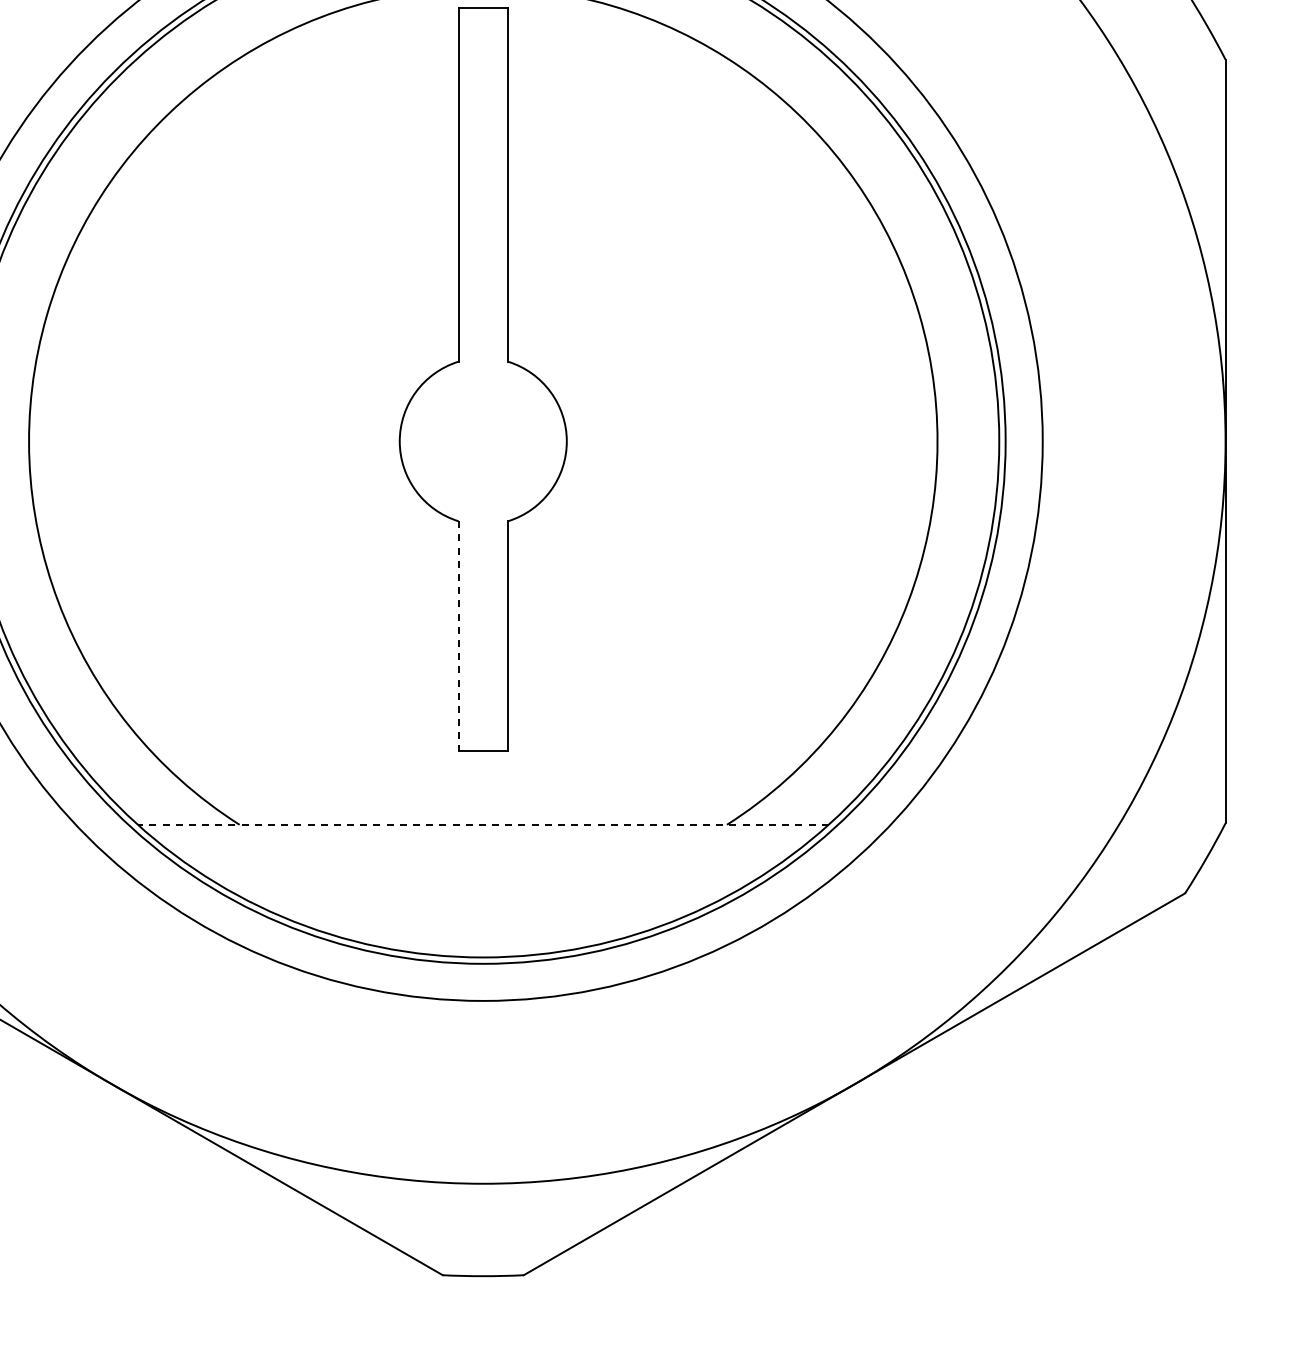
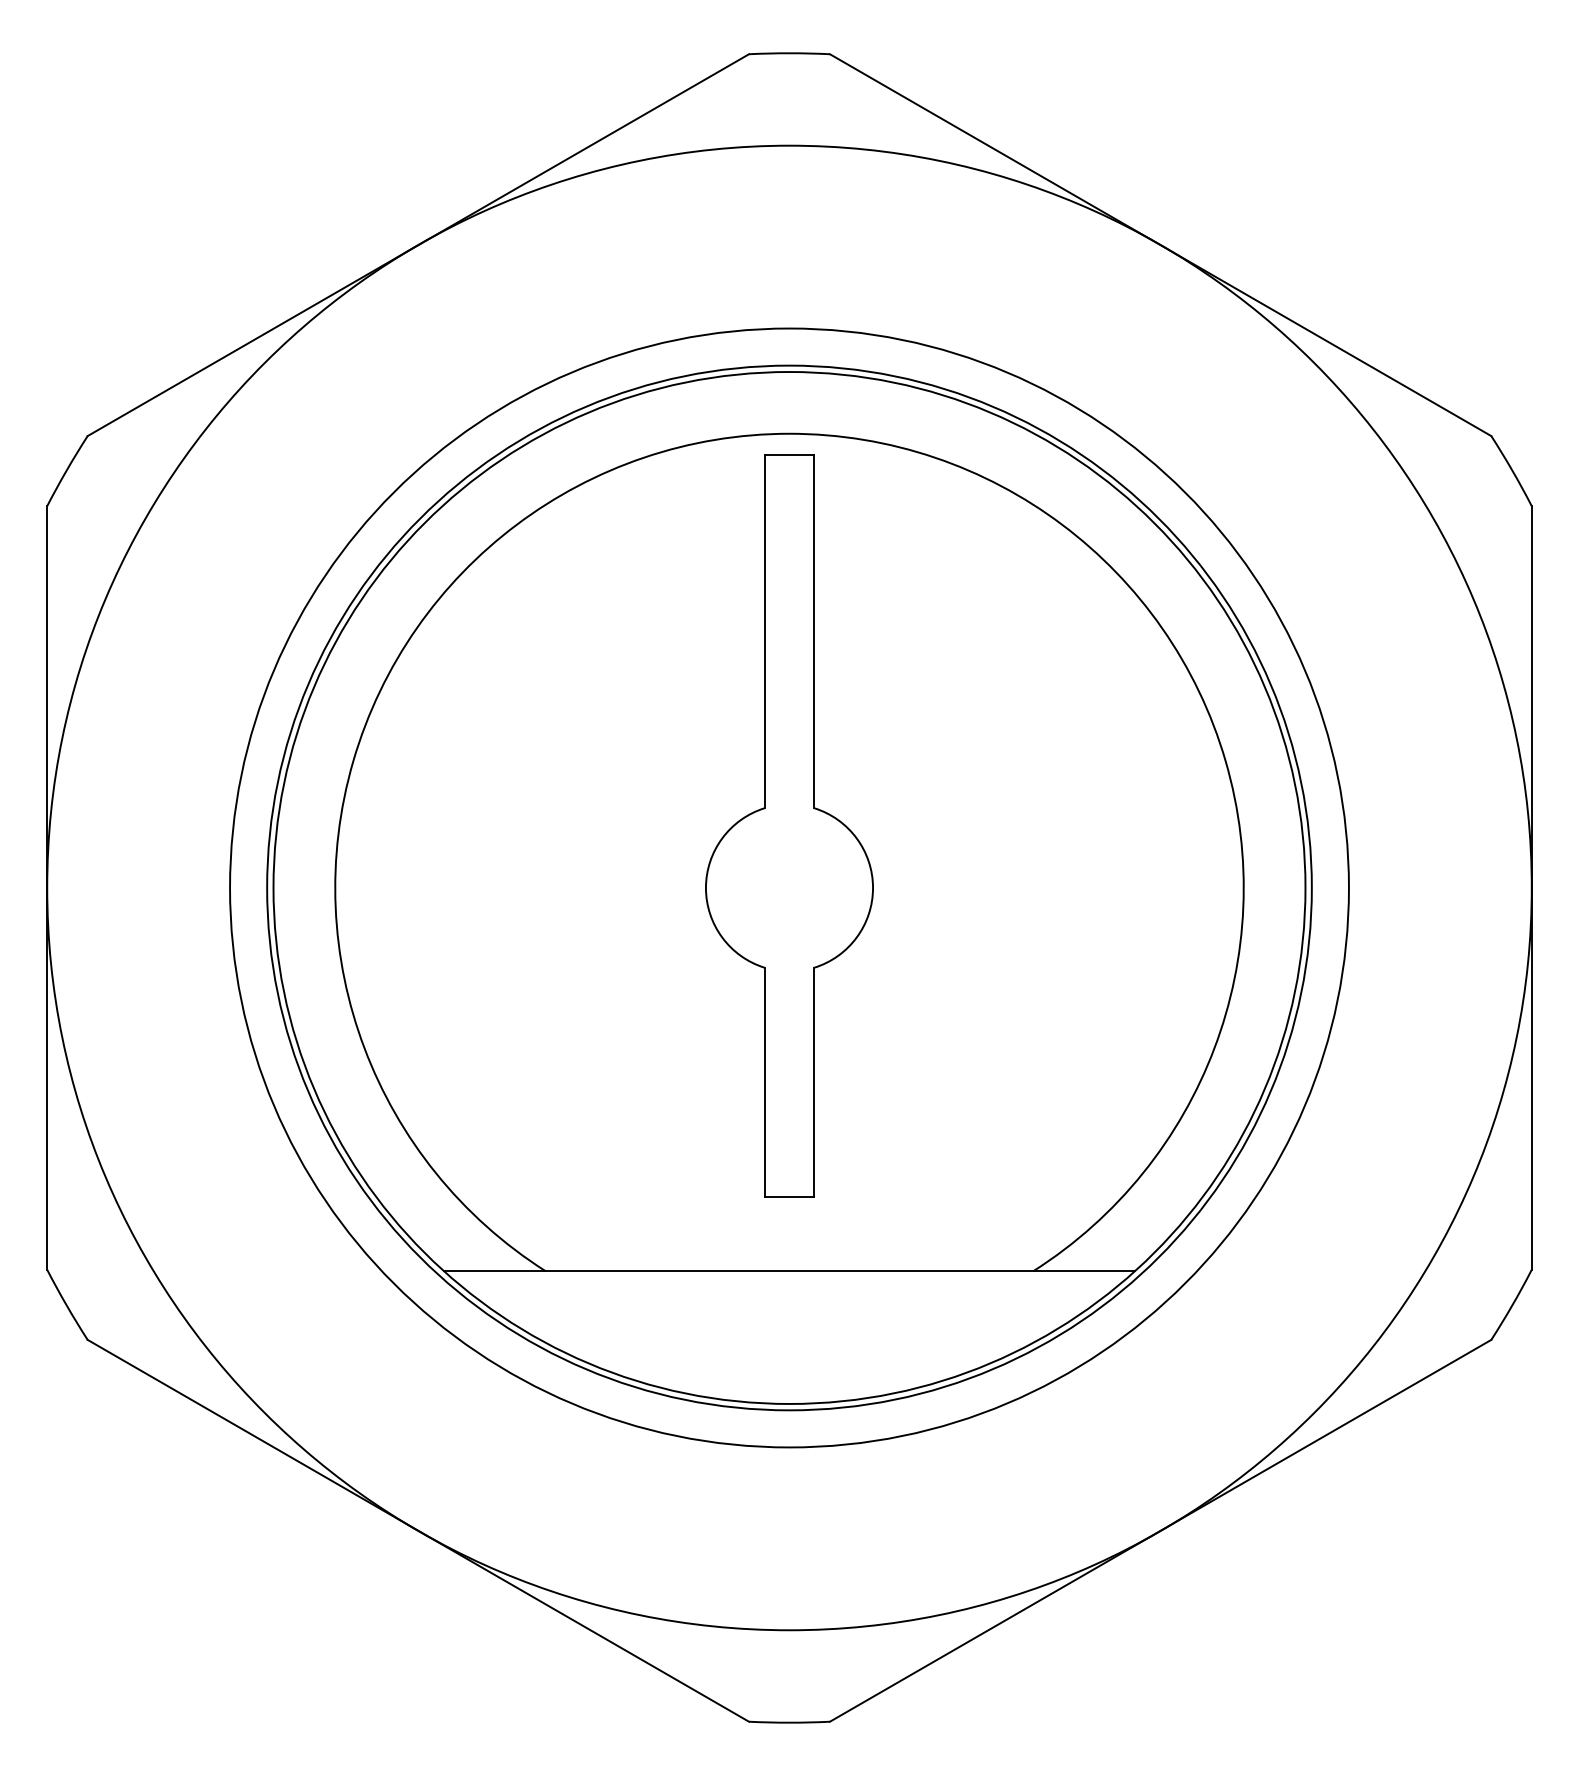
line: (458, 636) -> (764, 1082), dashed -> solid
line: (483, 825) -> (789, 1271), dashed -> solid

